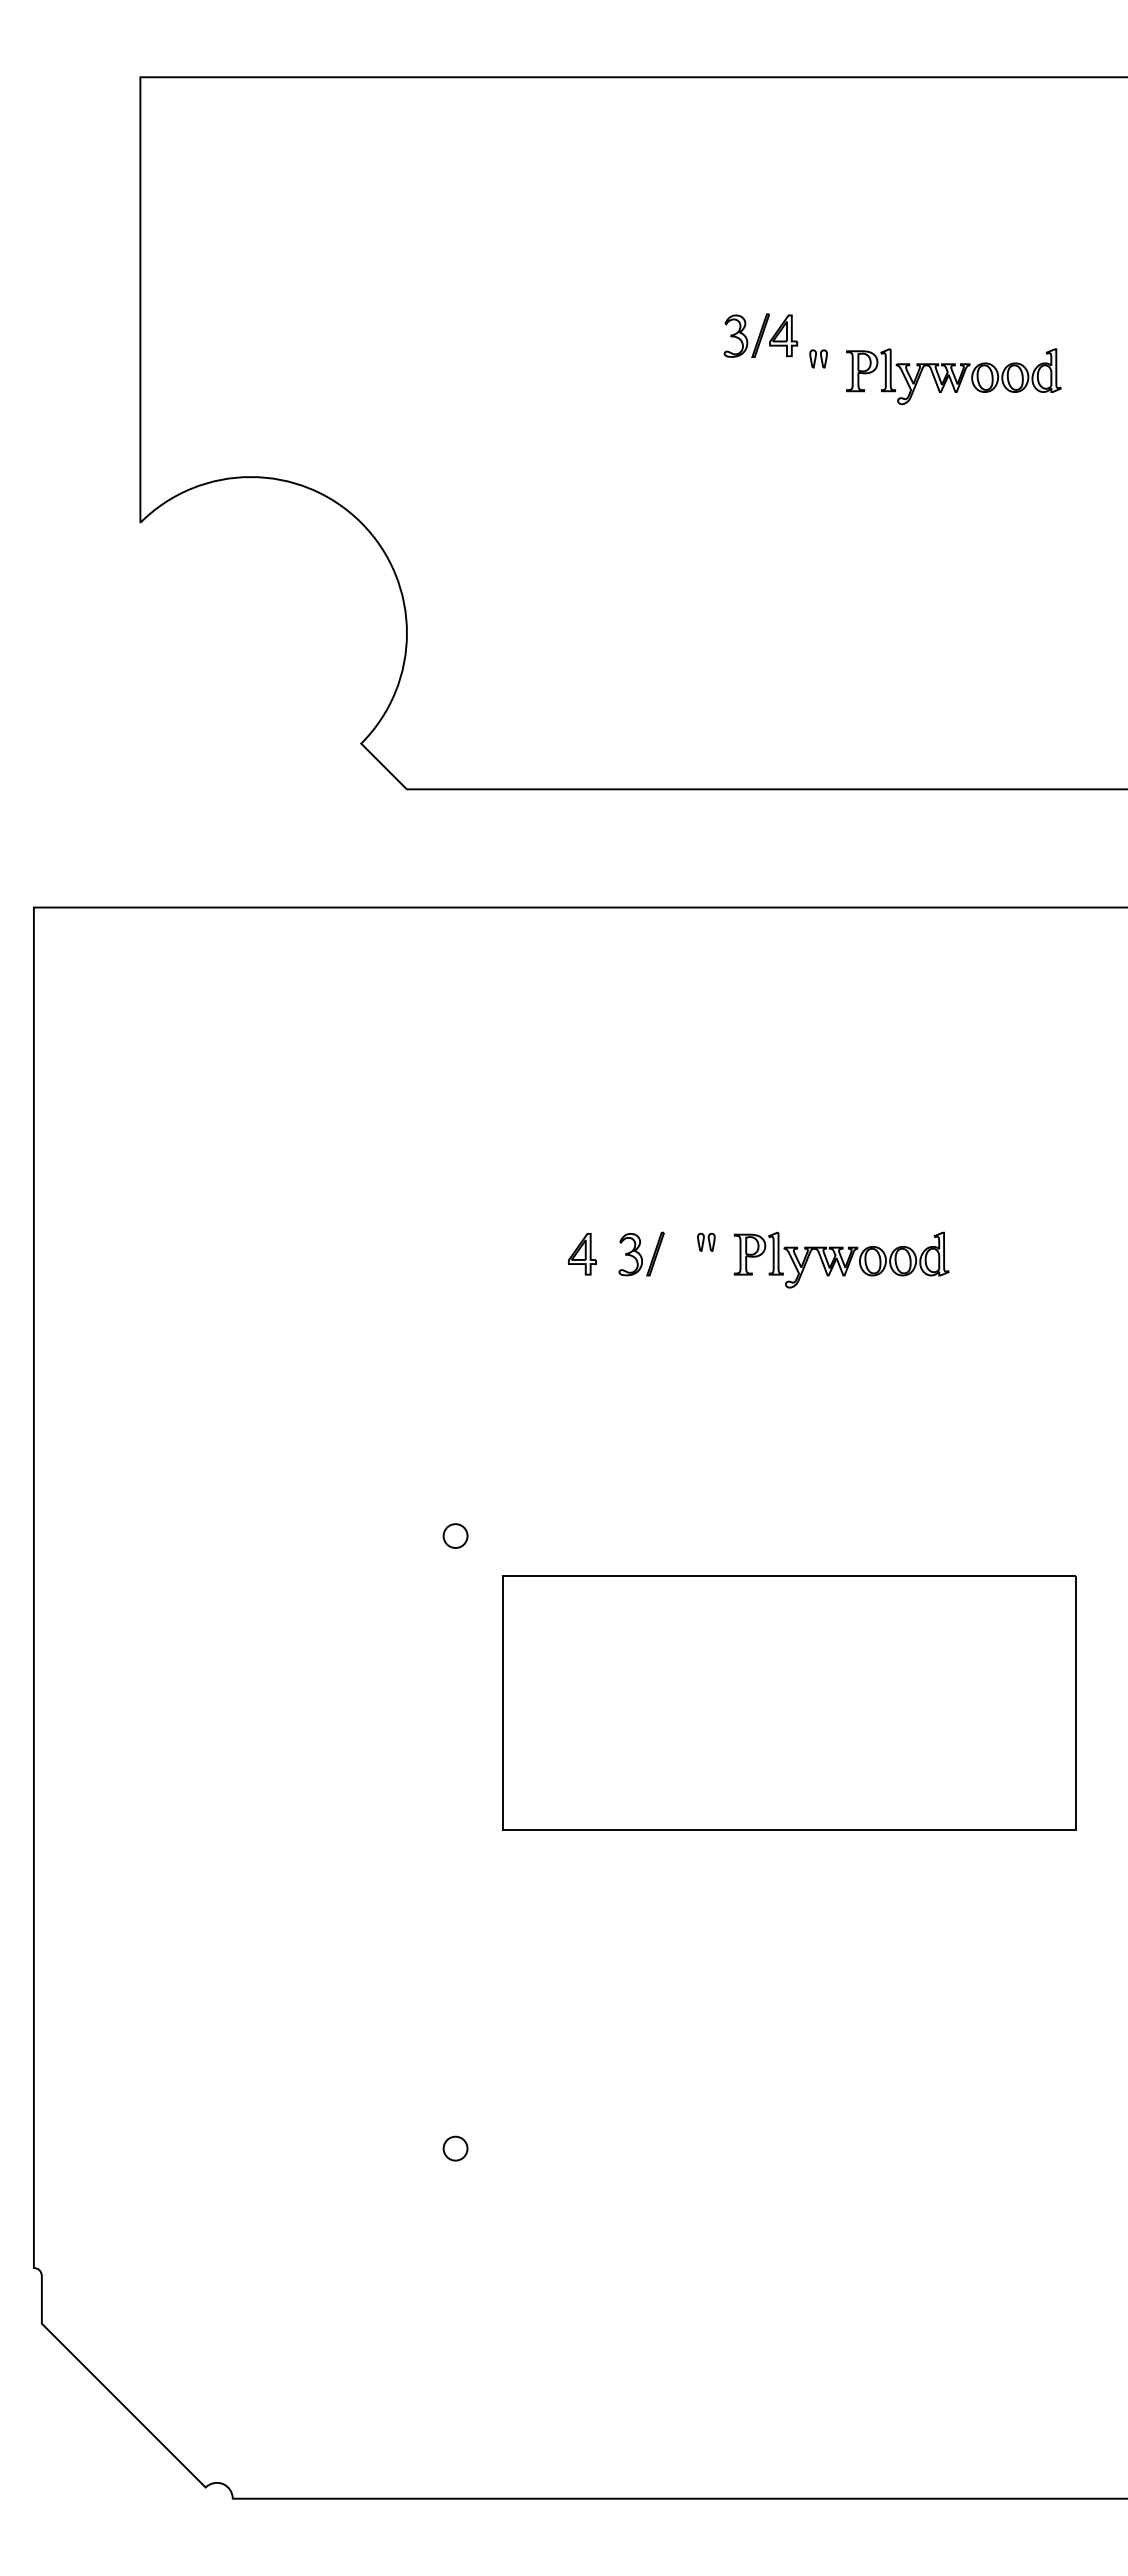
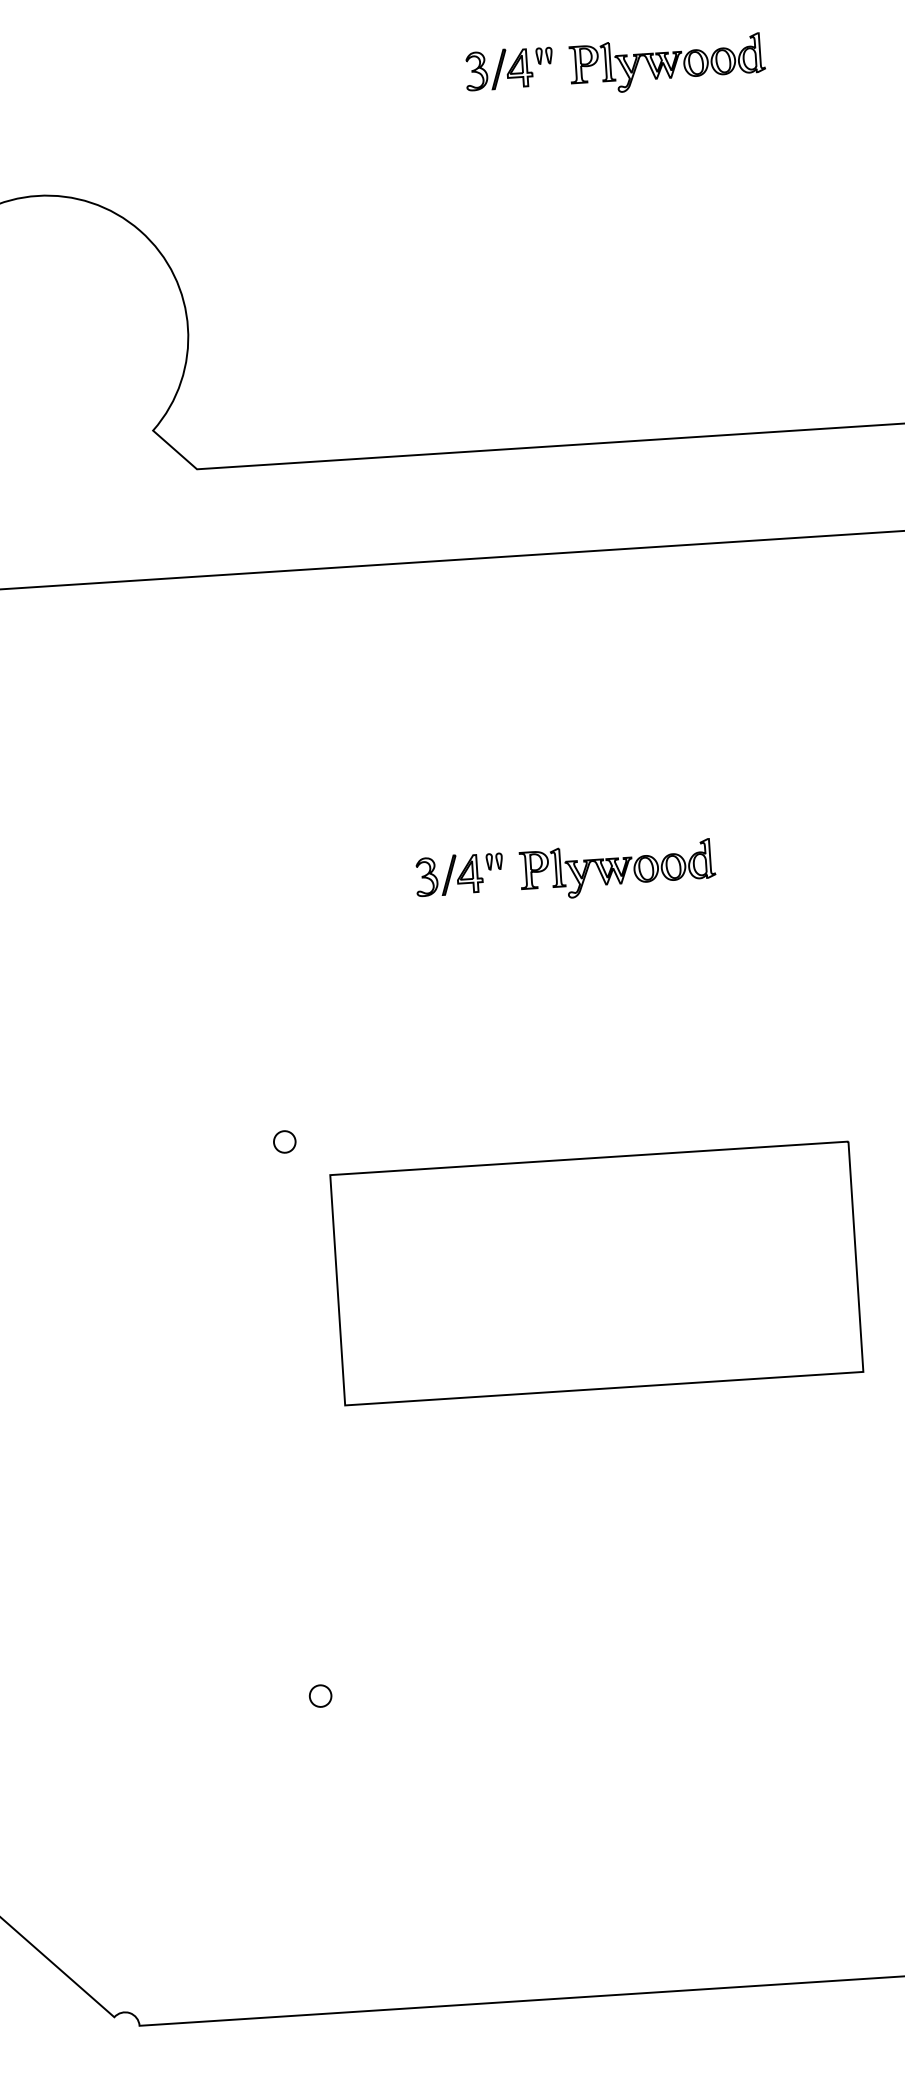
part: (760, 335) -> (498, 69), moved
part: (582, 1254) -> (469, 874), moved

